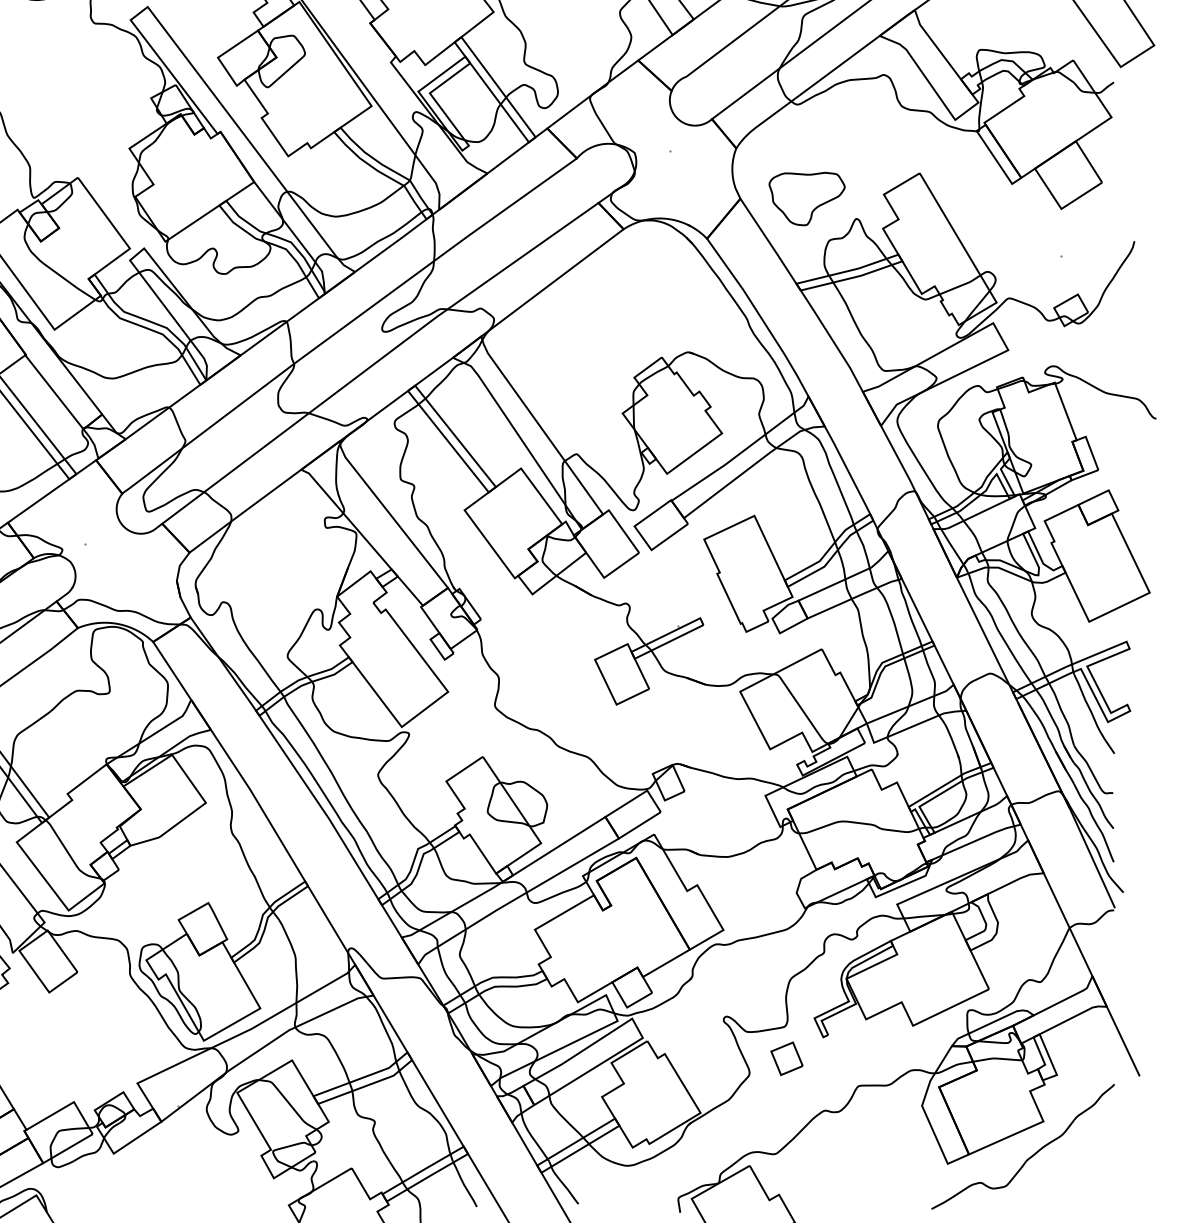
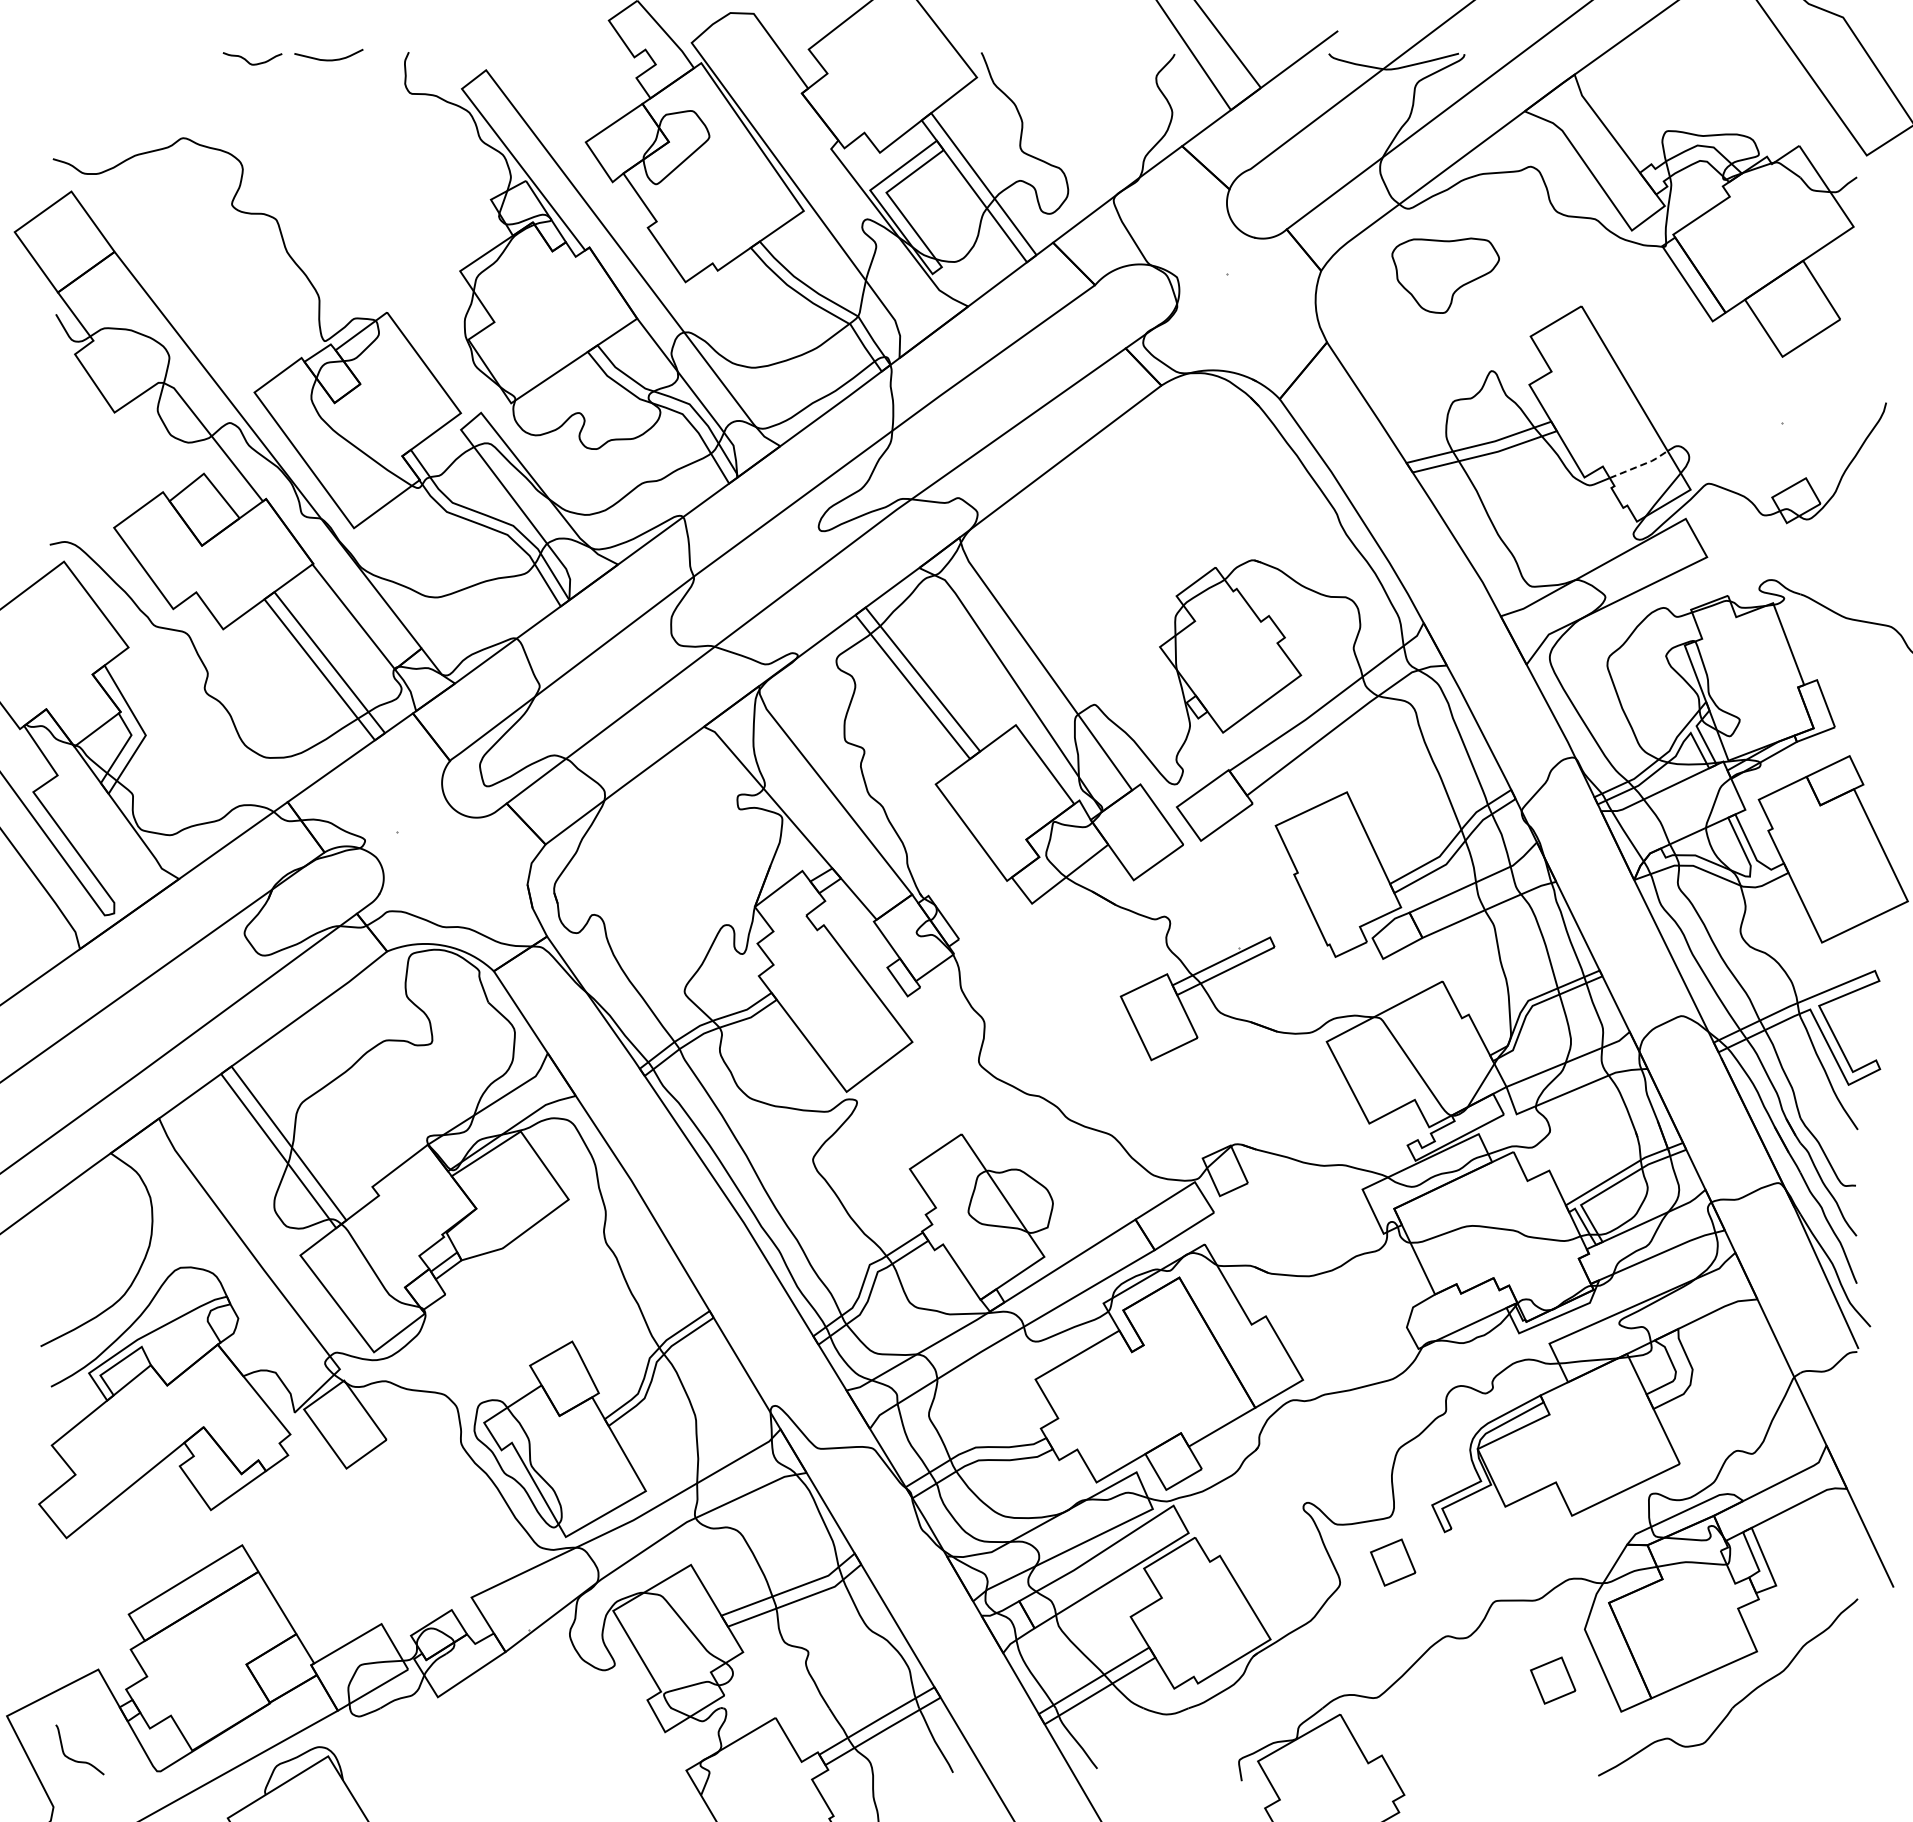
part: (806, 198) -> (1445, 275), moved
line: (961, 285) -> (1640, 465), solid -> dashed
part: (899, 1141) -> (1553, 1680), added

